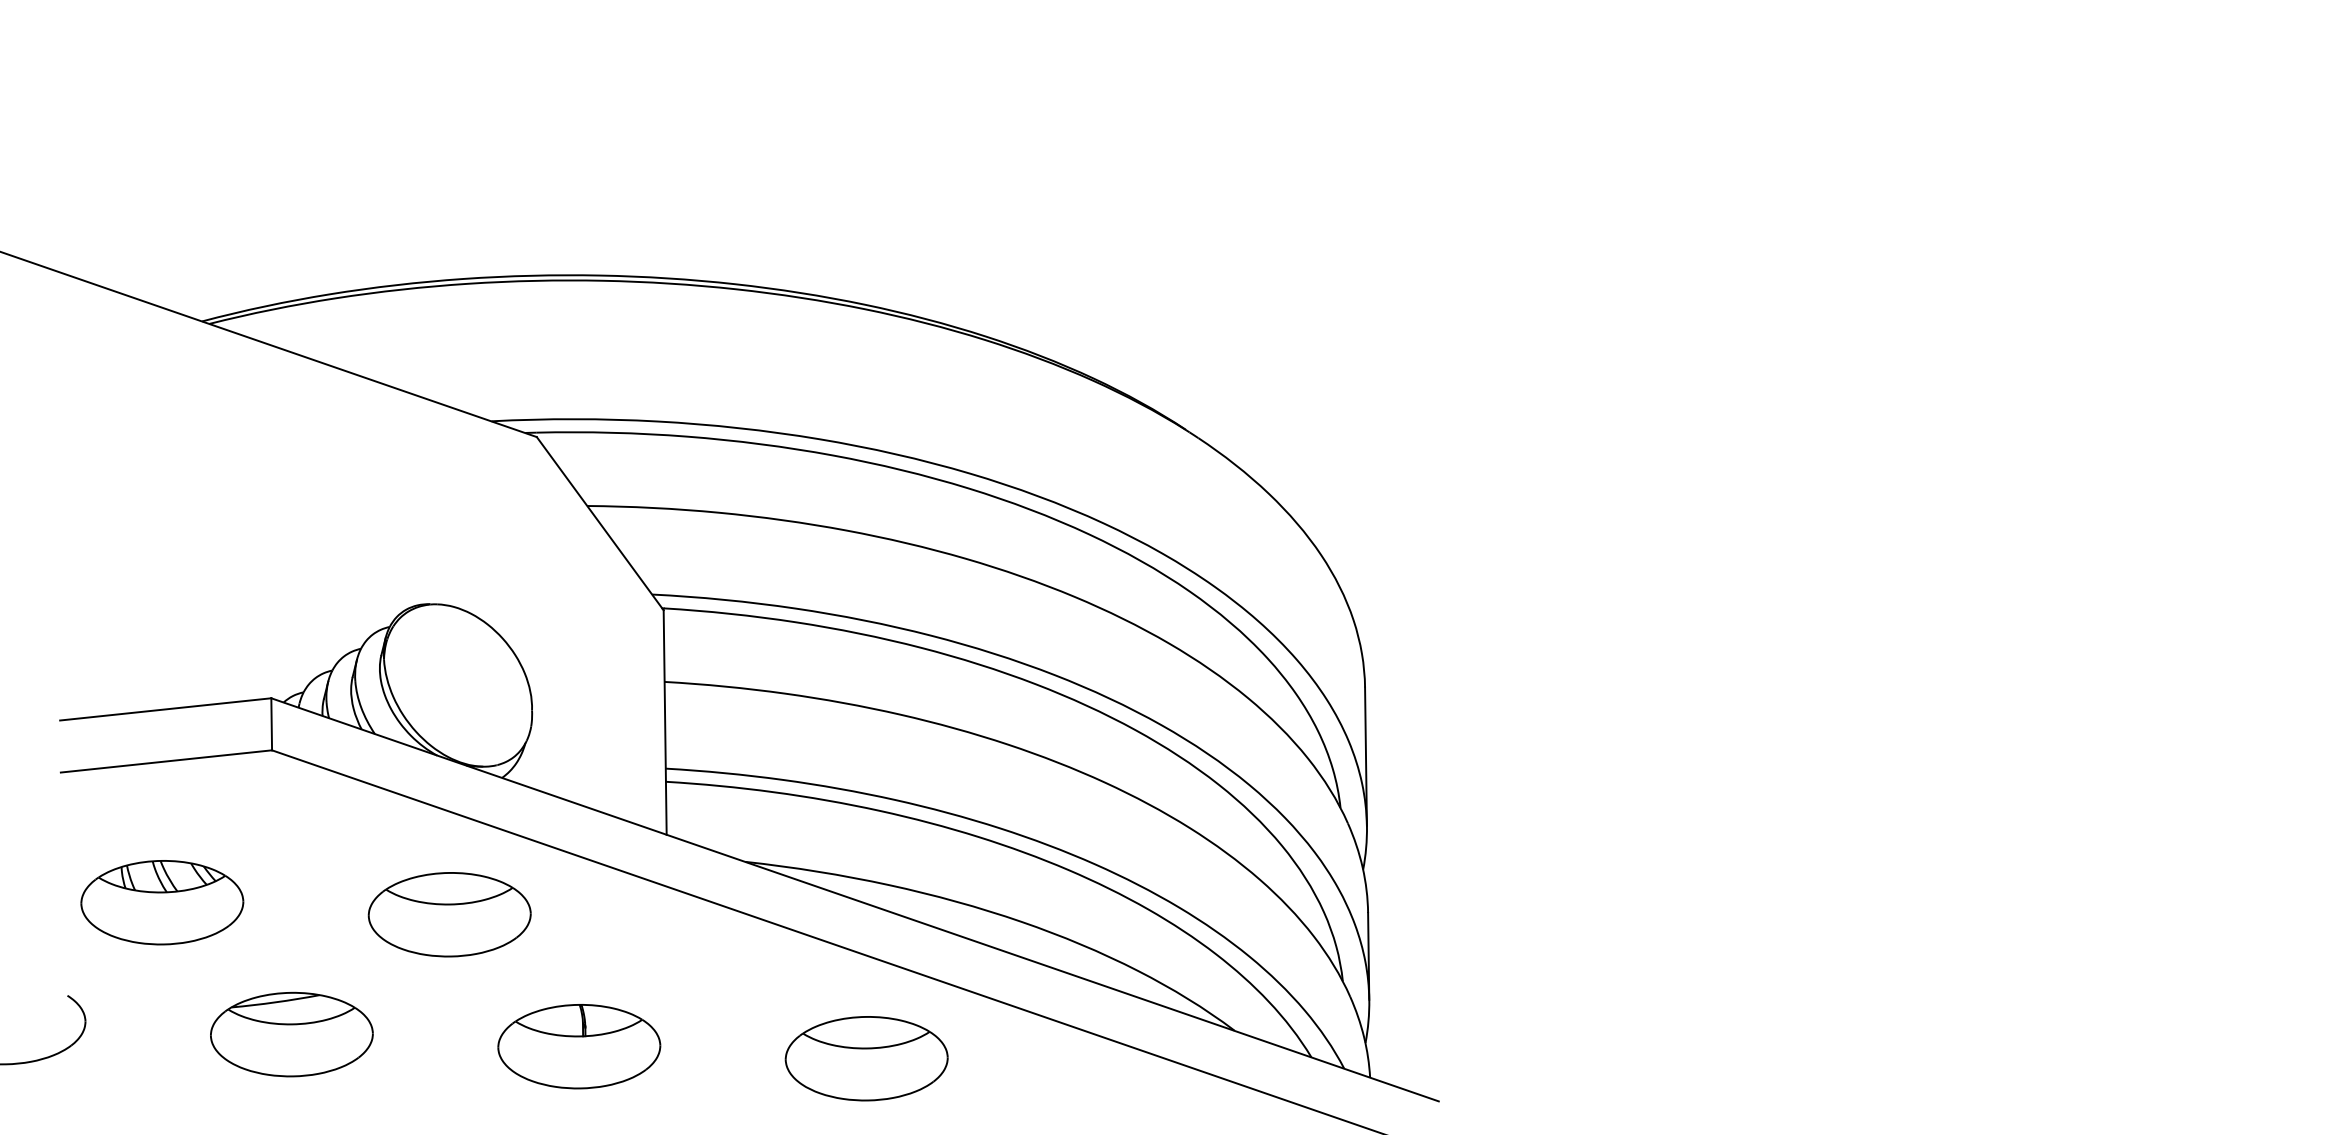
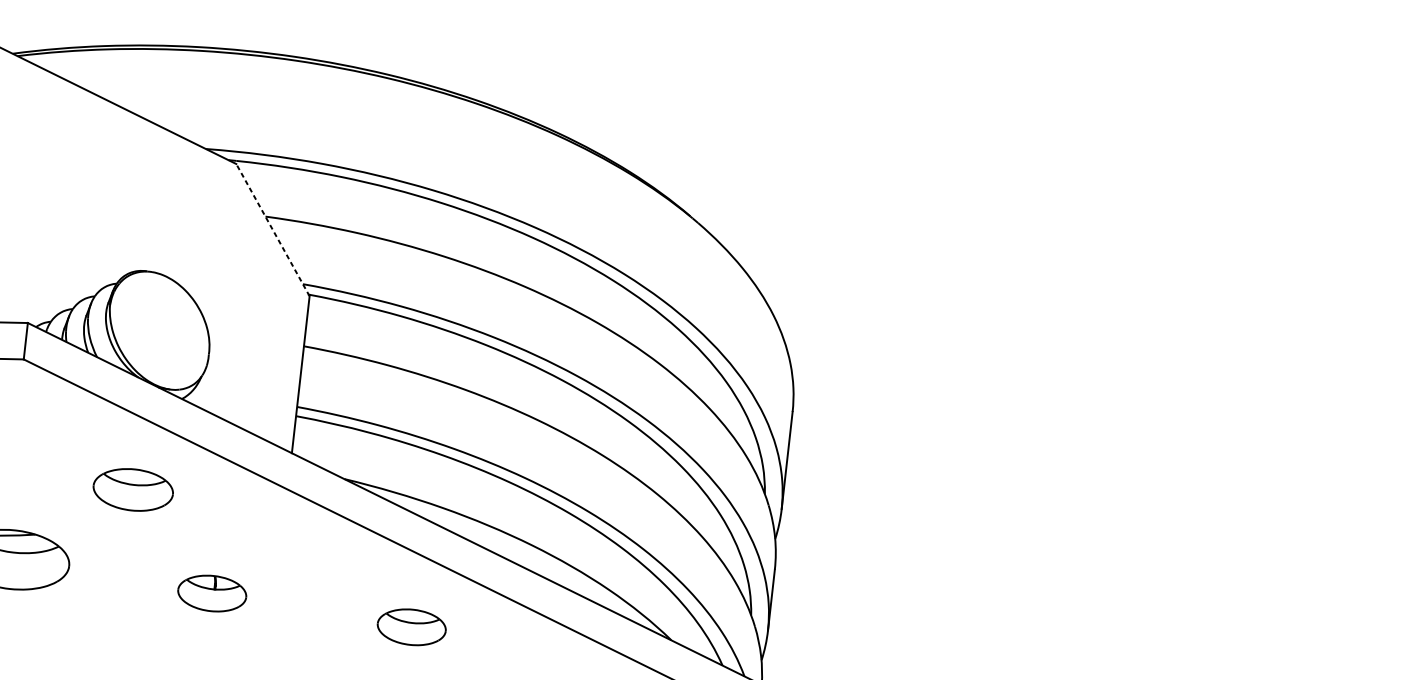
line: (599, 523) -> (272, 229), solid -> dashed
part: (449, 914) -> (133, 489), size x0.7
part: (579, 1046) -> (212, 593), size x0.6
part: (866, 1058) -> (411, 627), size x0.6

